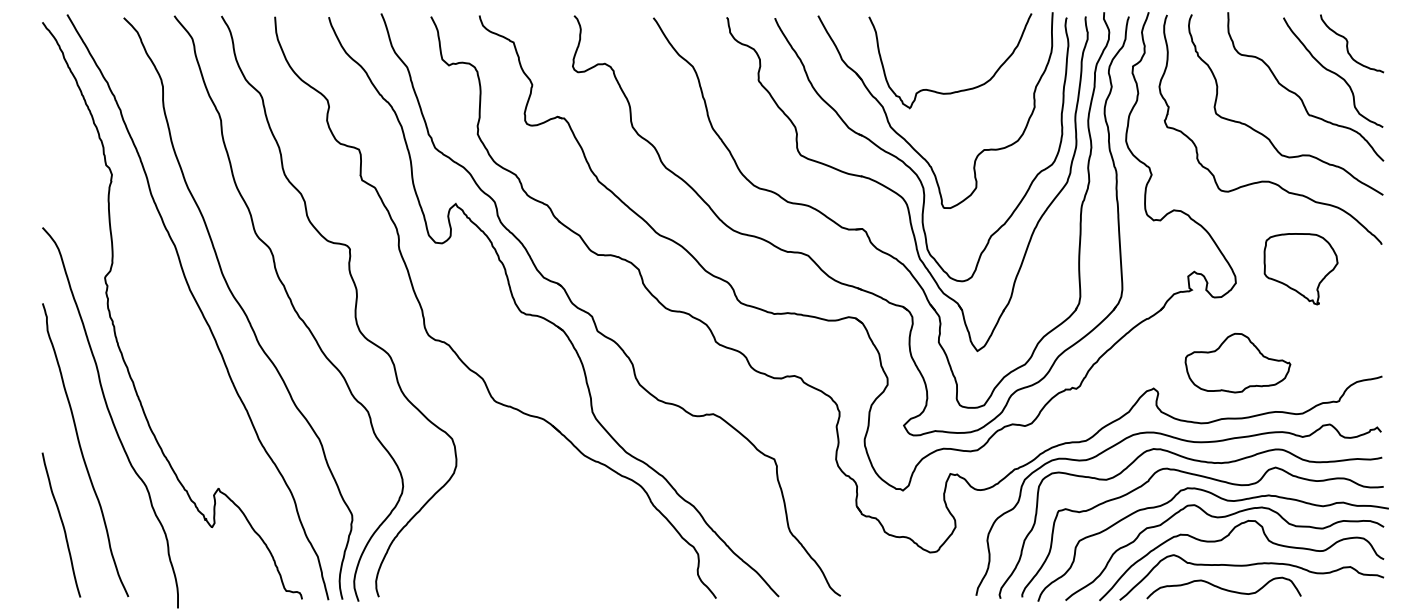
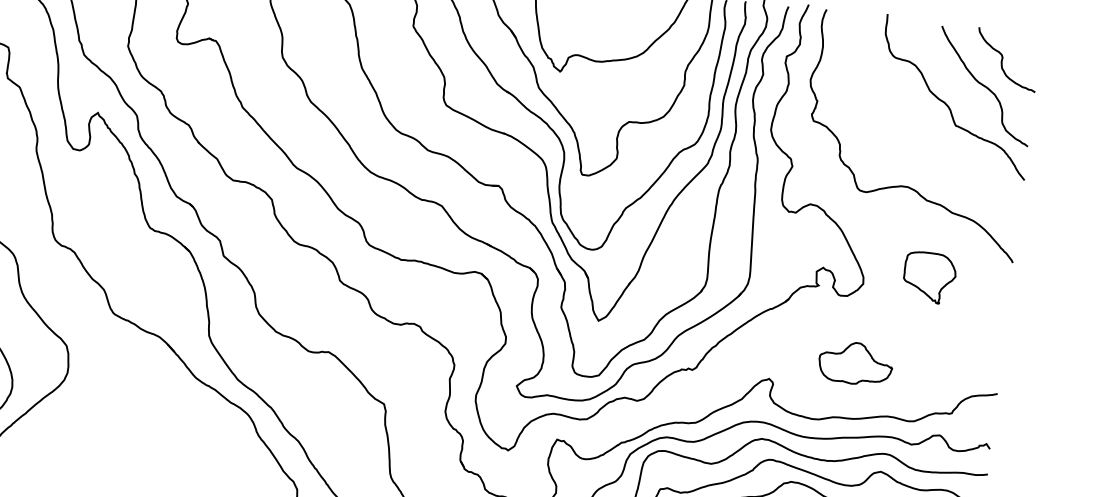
curve: (1264, 134) -> (909, 139), removed
part: (1300, 269) -> (929, 278), size x0.7
part: (1237, 362) -> (855, 362), size x0.7

